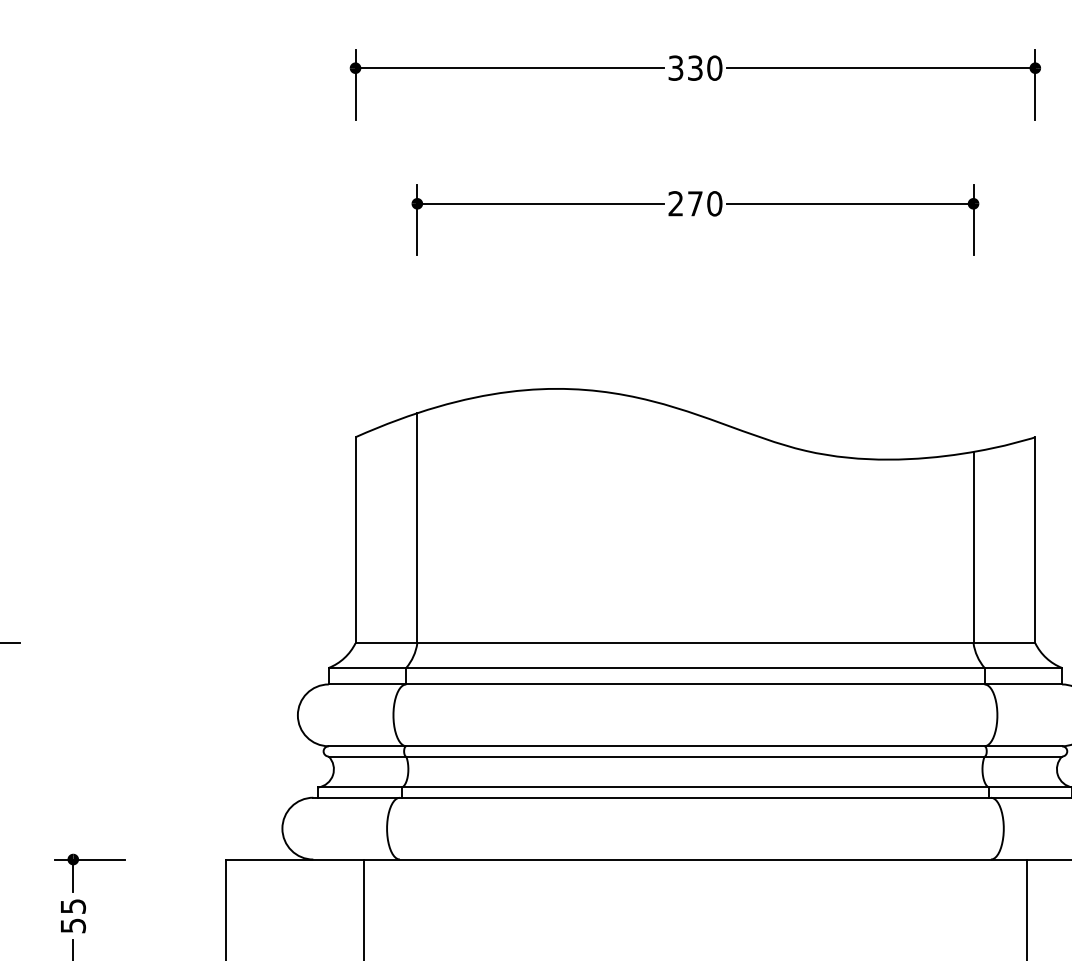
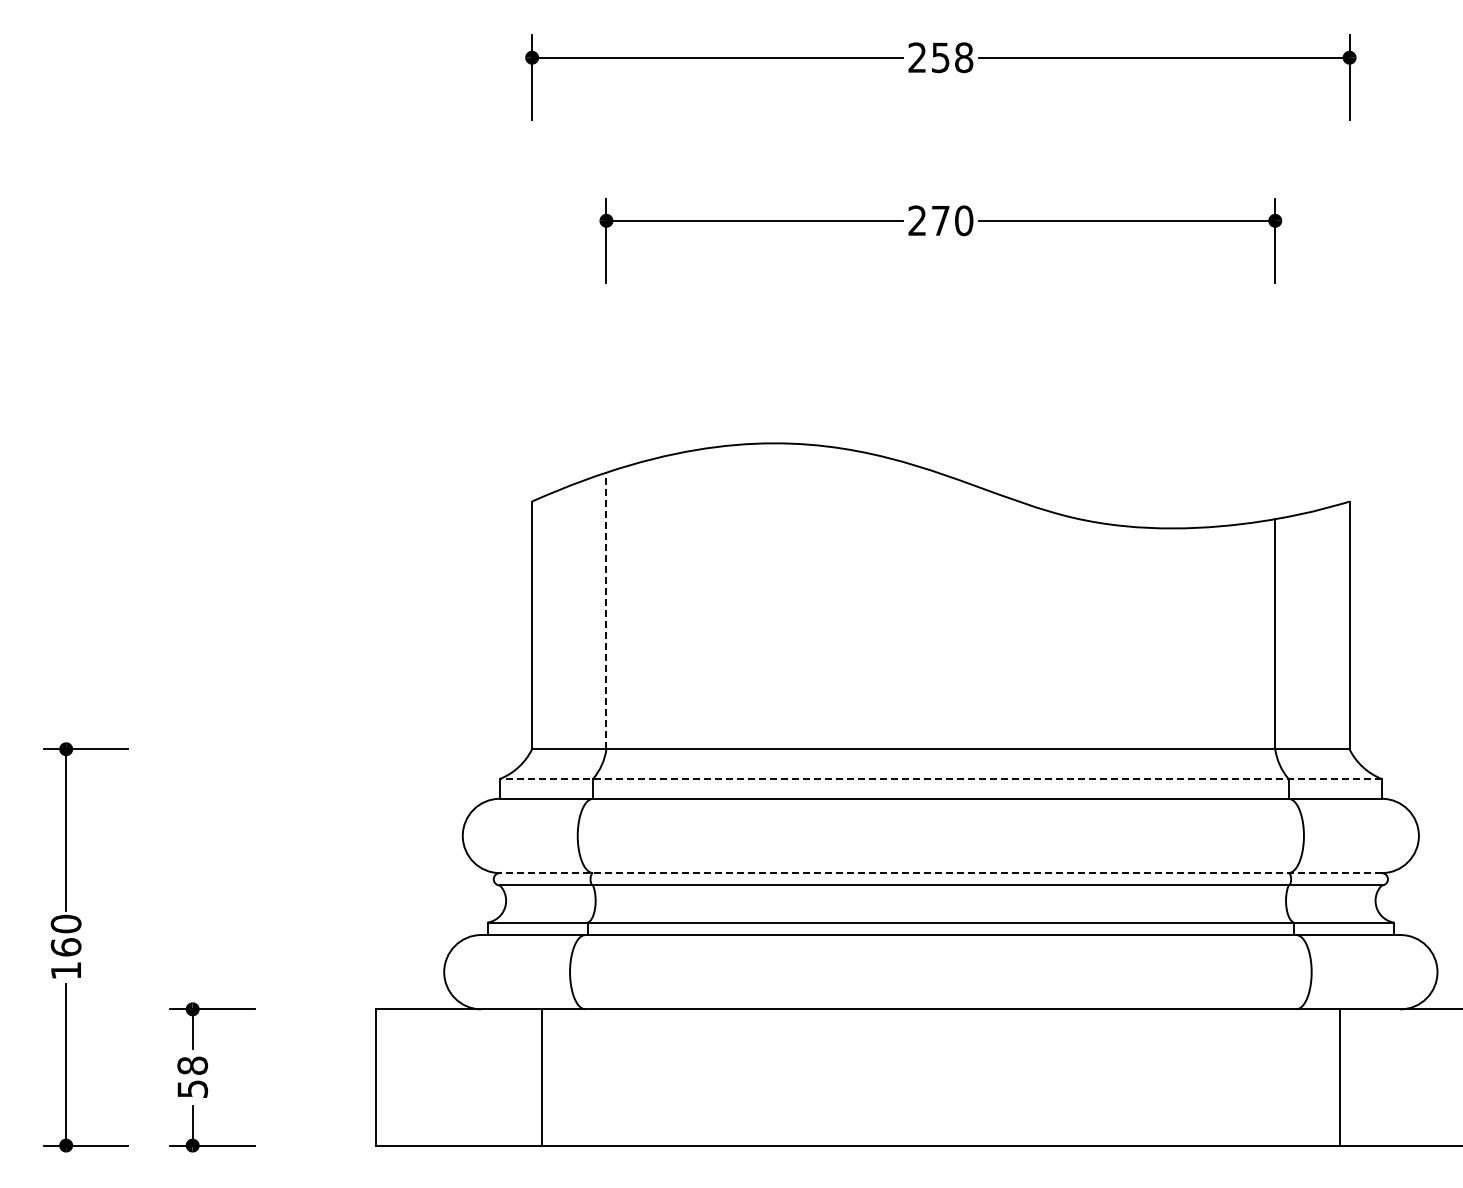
text: (695, 68) -> (940, 57), 330 -> 258
line: (417, 527) -> (606, 610), solid -> dashed
line: (695, 667) -> (940, 778), solid -> dashed
line: (695, 746) -> (940, 873), solid -> dashed
text: (73, 906) -> (192, 1065), 55 -> 58

